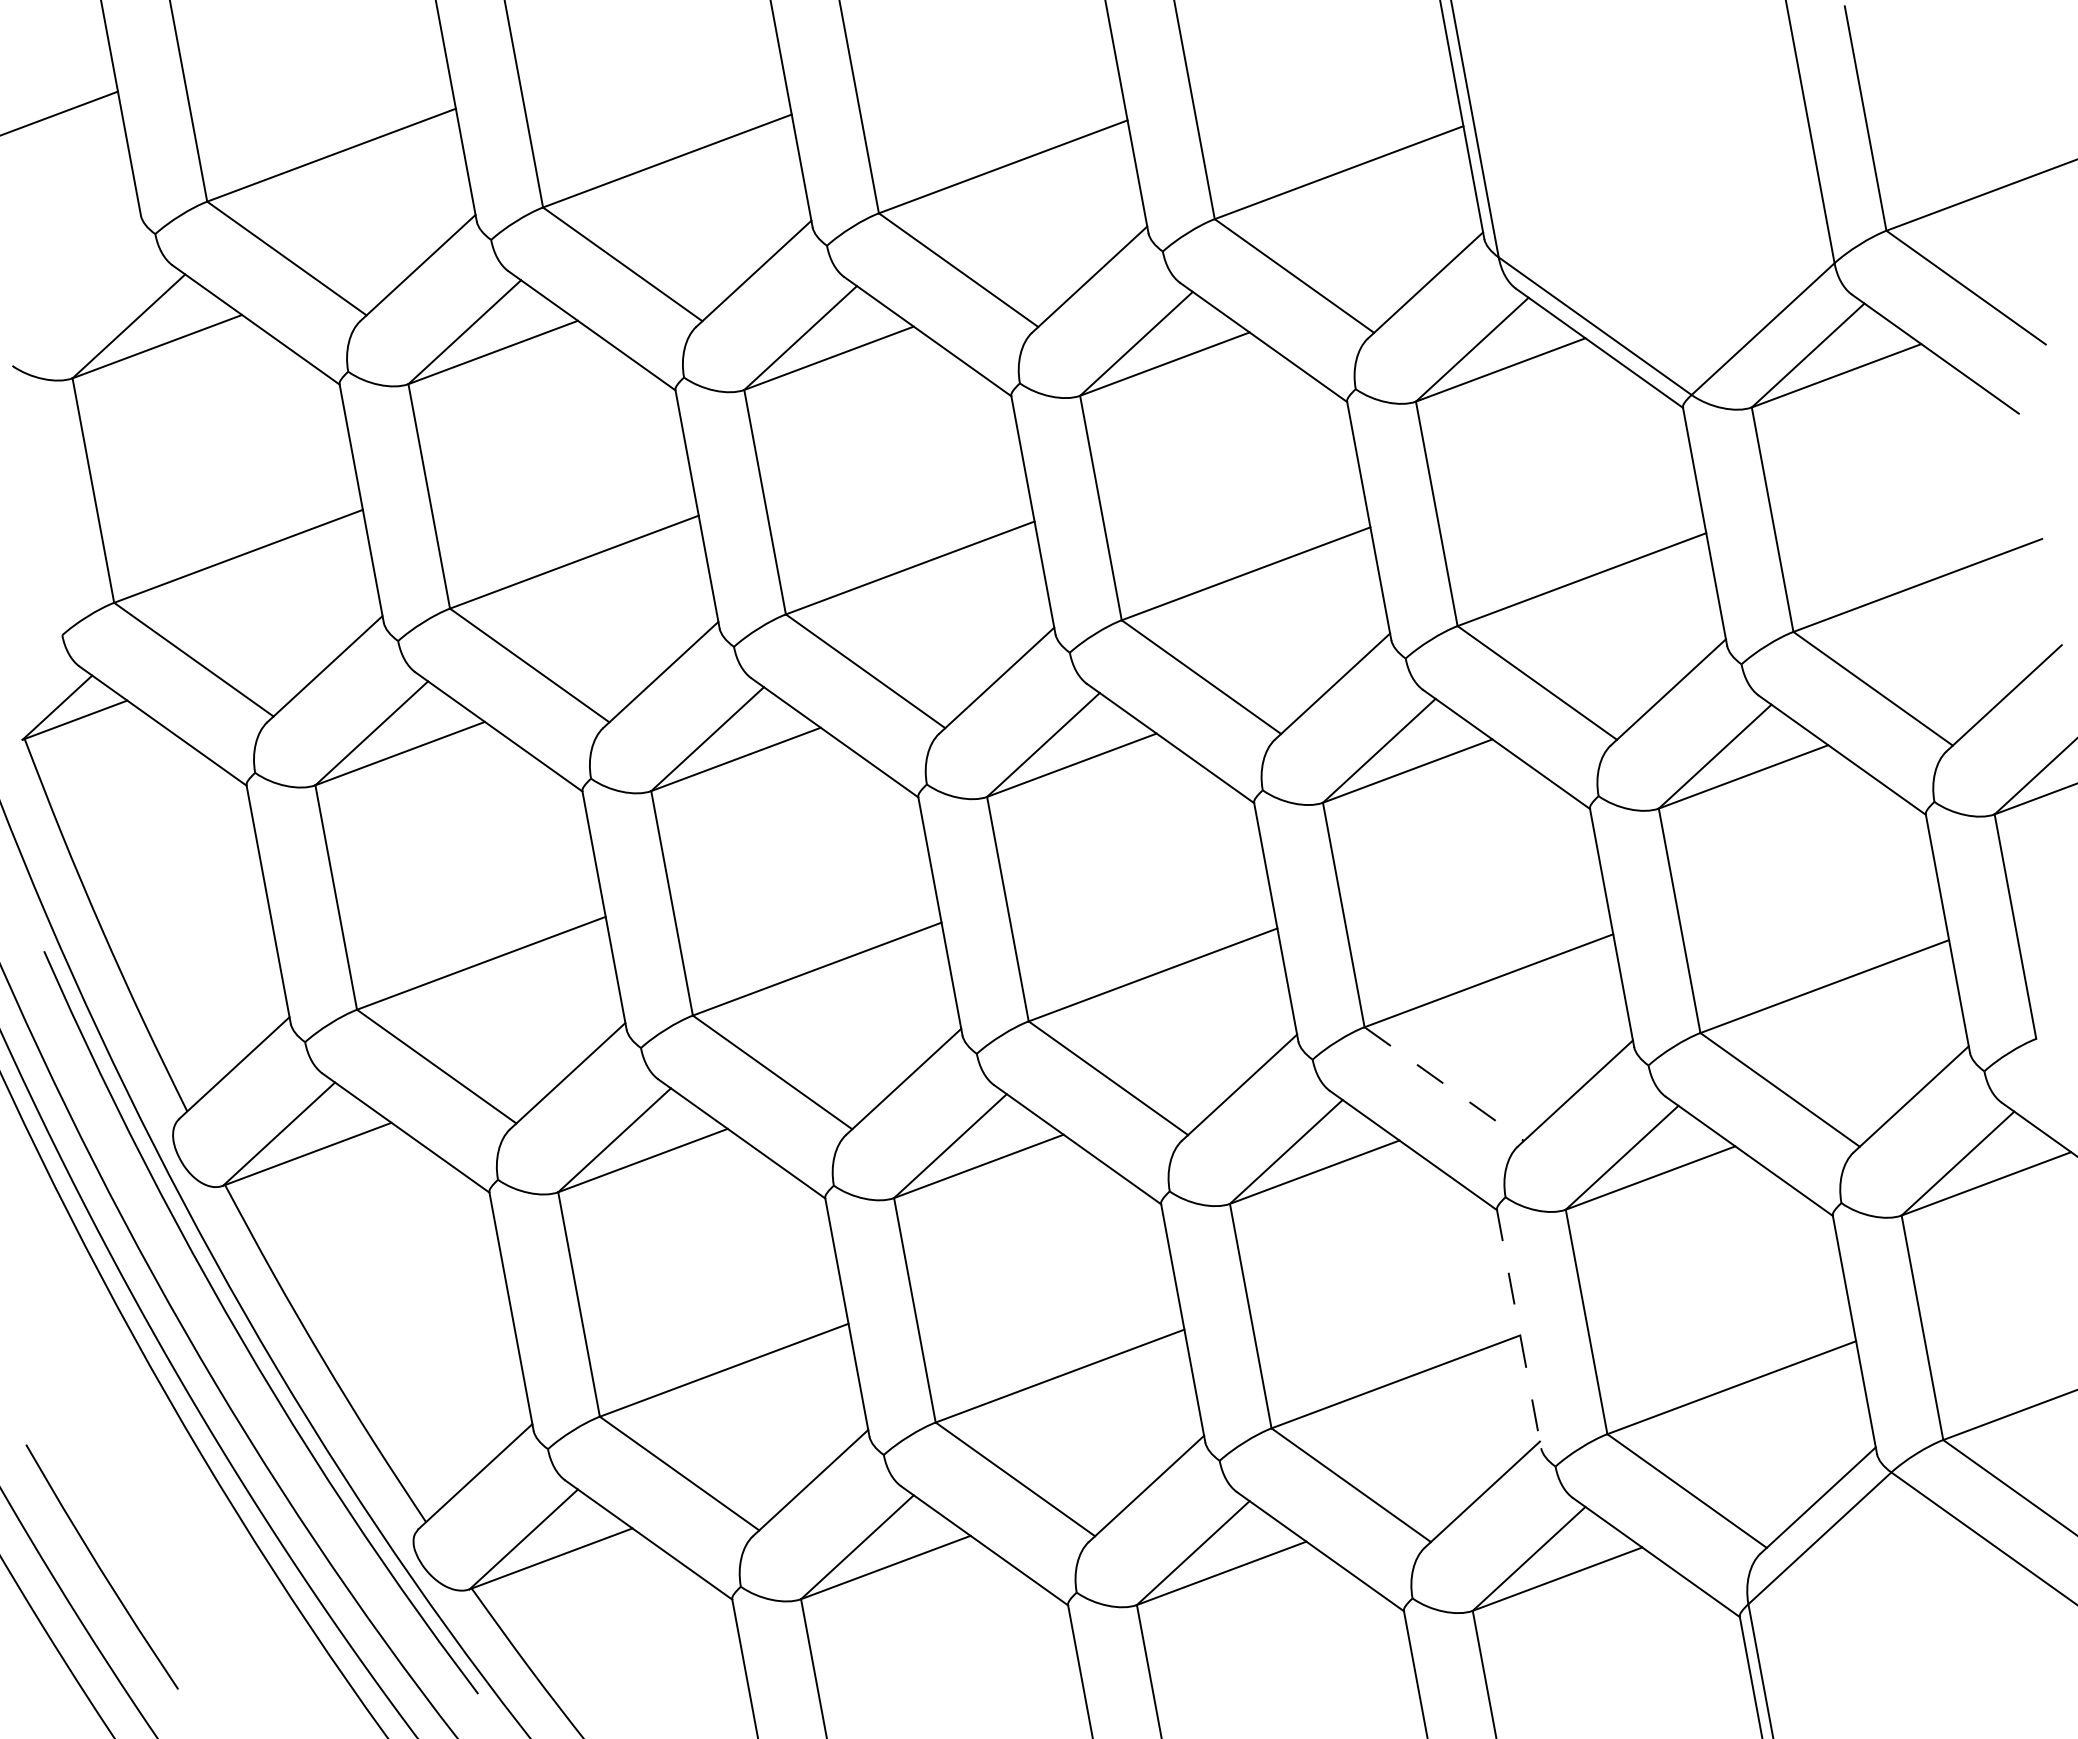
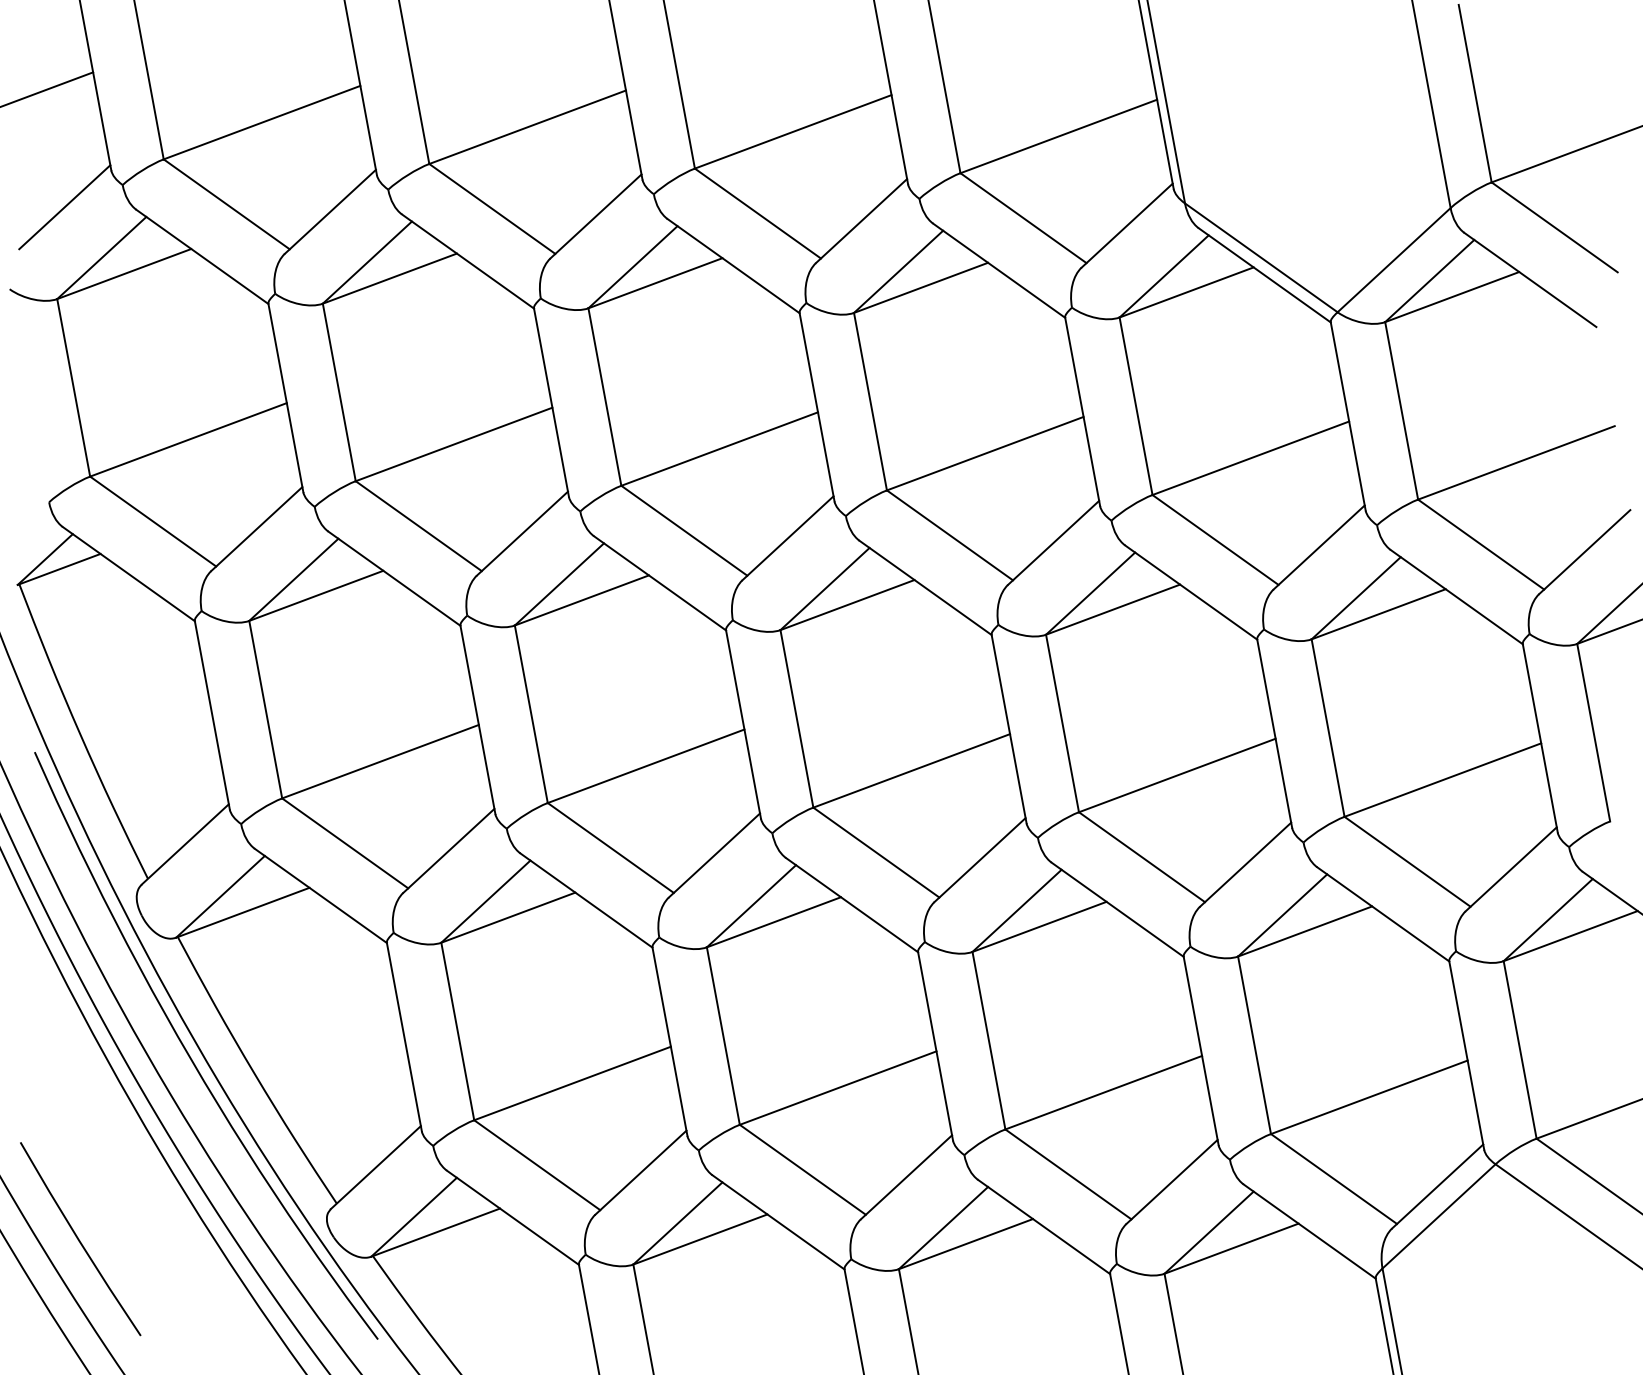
line: (81, 262) -> (64, 207), added
line: (1444, 1084) -> (1142, 857), dashed -> solid
line: (1519, 1329) -> (1201, 1051), dashed -> solid

